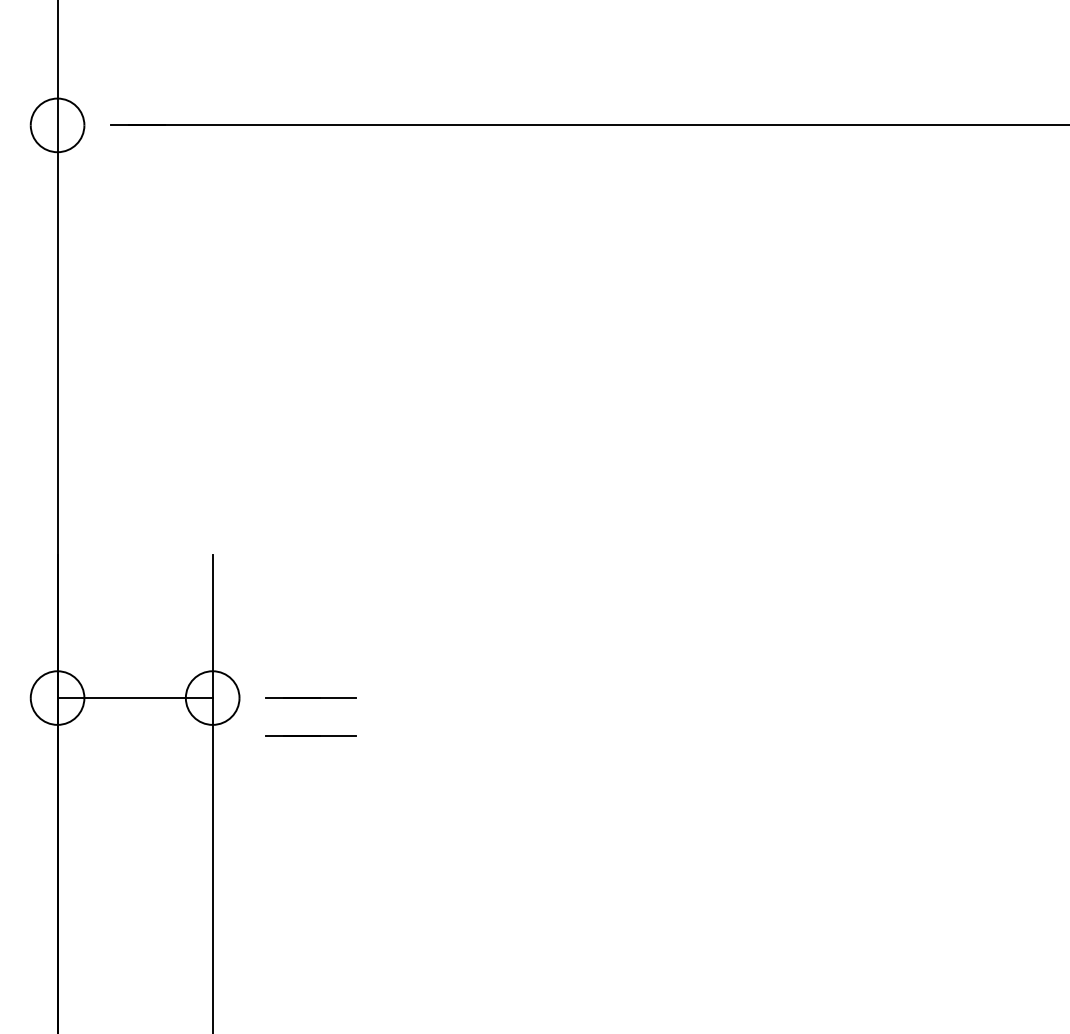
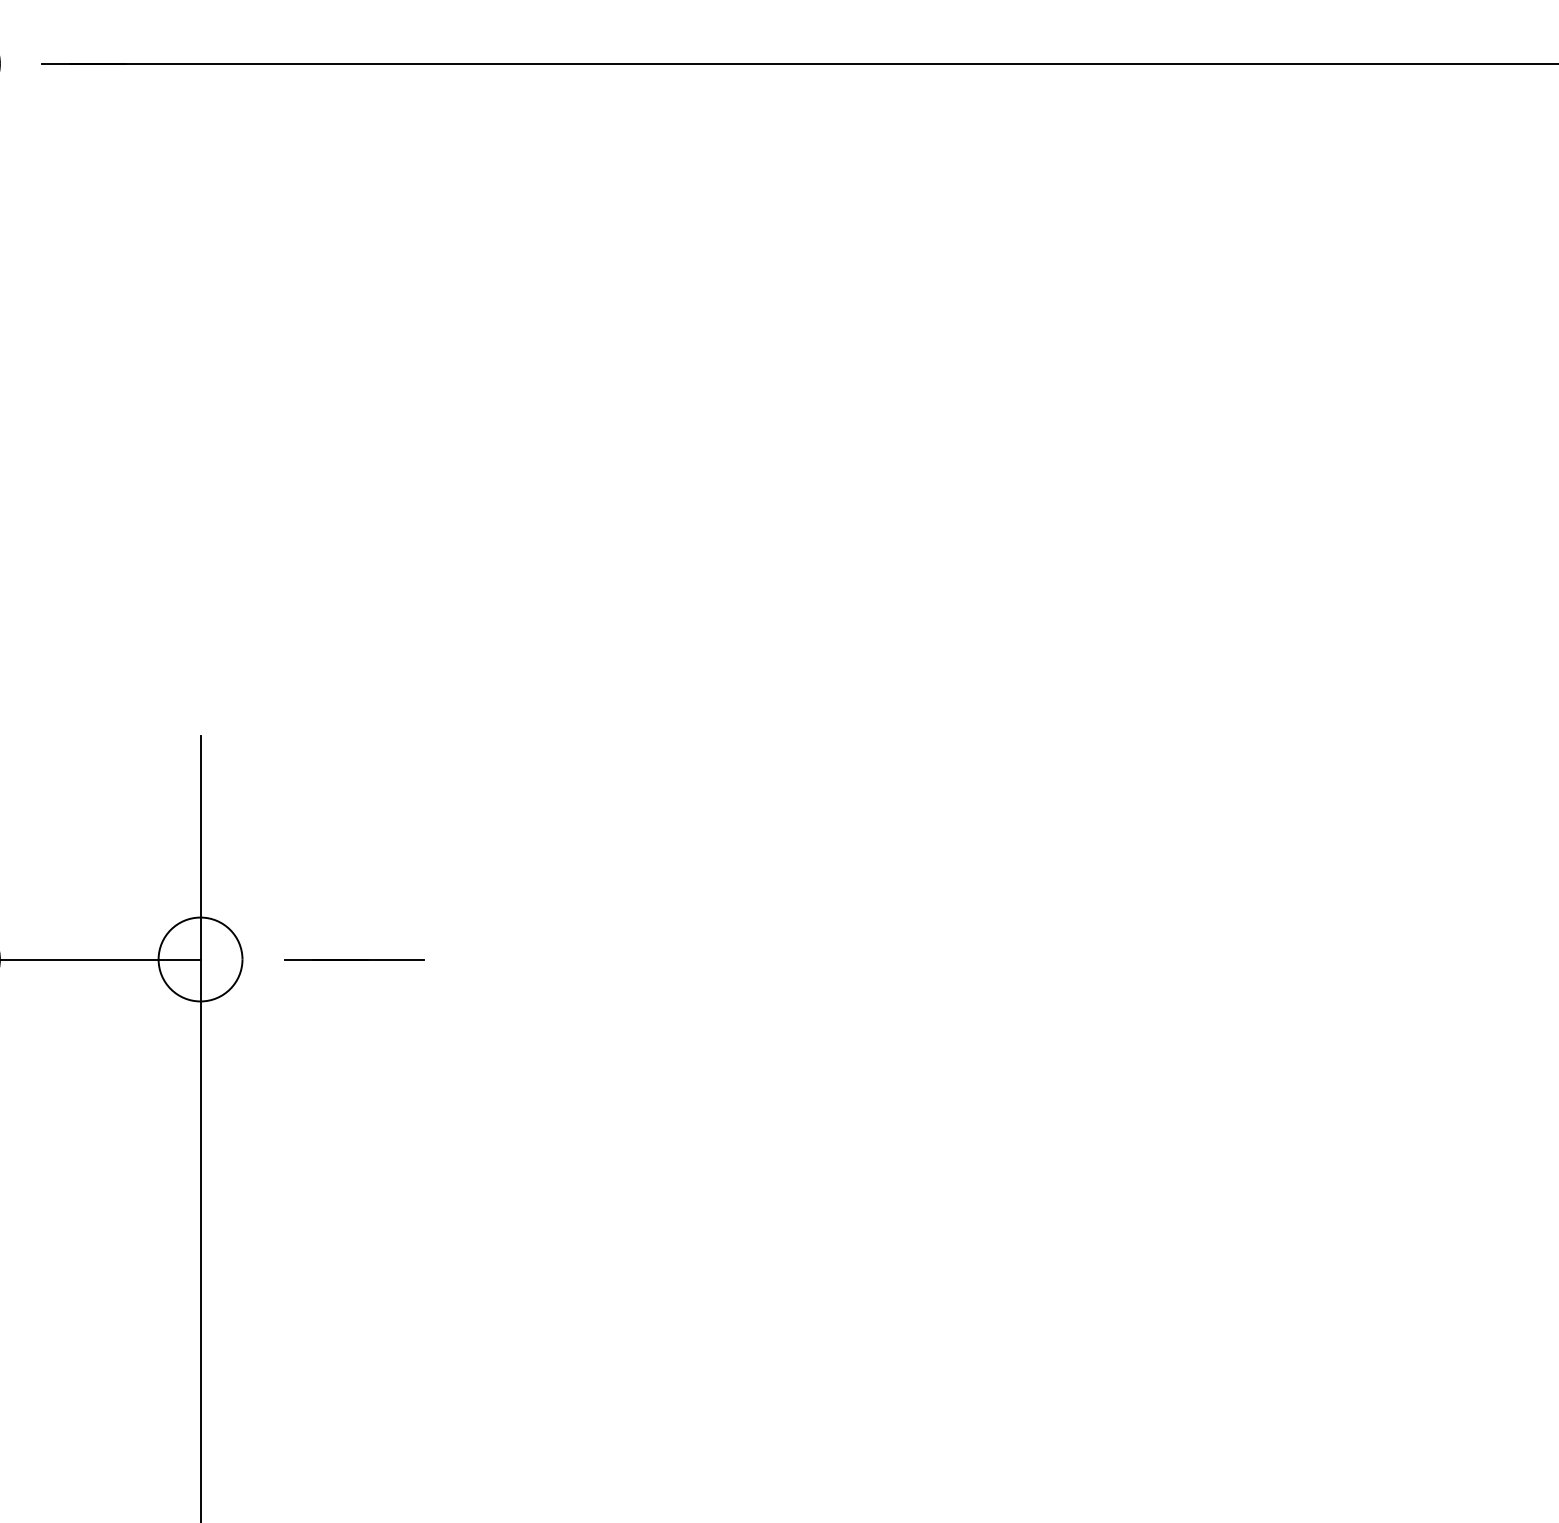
line: (310, 735) -> (353, 1018), removed

